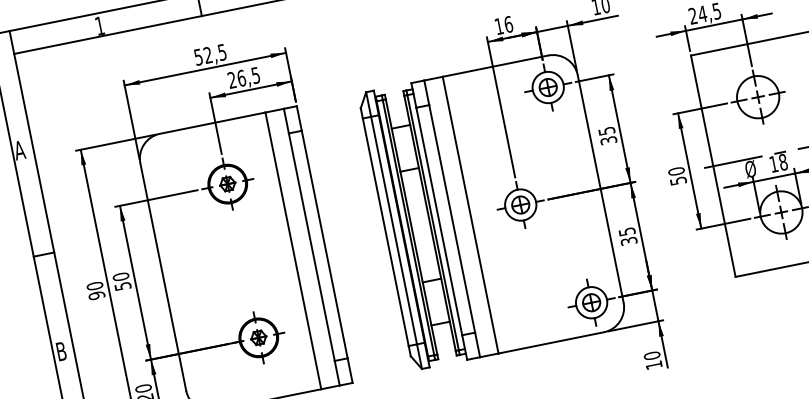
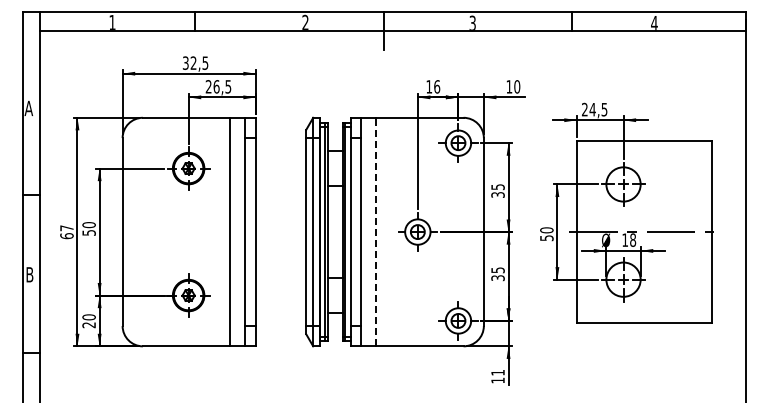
text: (198, 56) -> (185, 62), 52,5 -> 32,5
line: (470, 214) -> (376, 231), solid -> dashed
text: (95, 291) -> (66, 232), 90 -> 67
text: (651, 355) -> (497, 372), 10 -> 11

